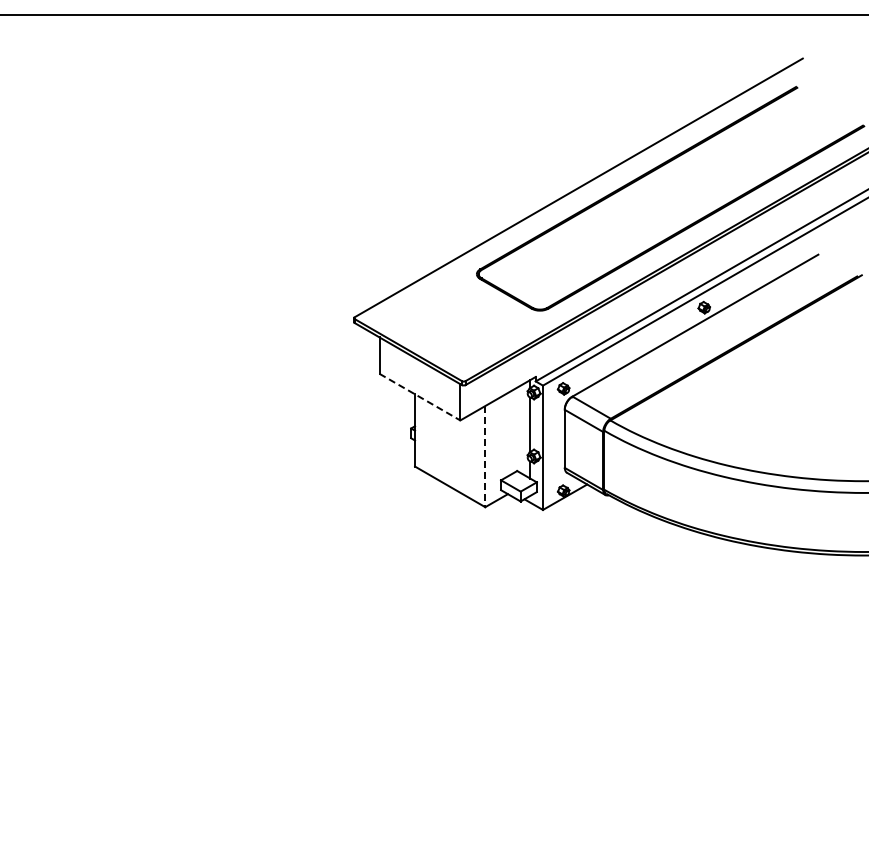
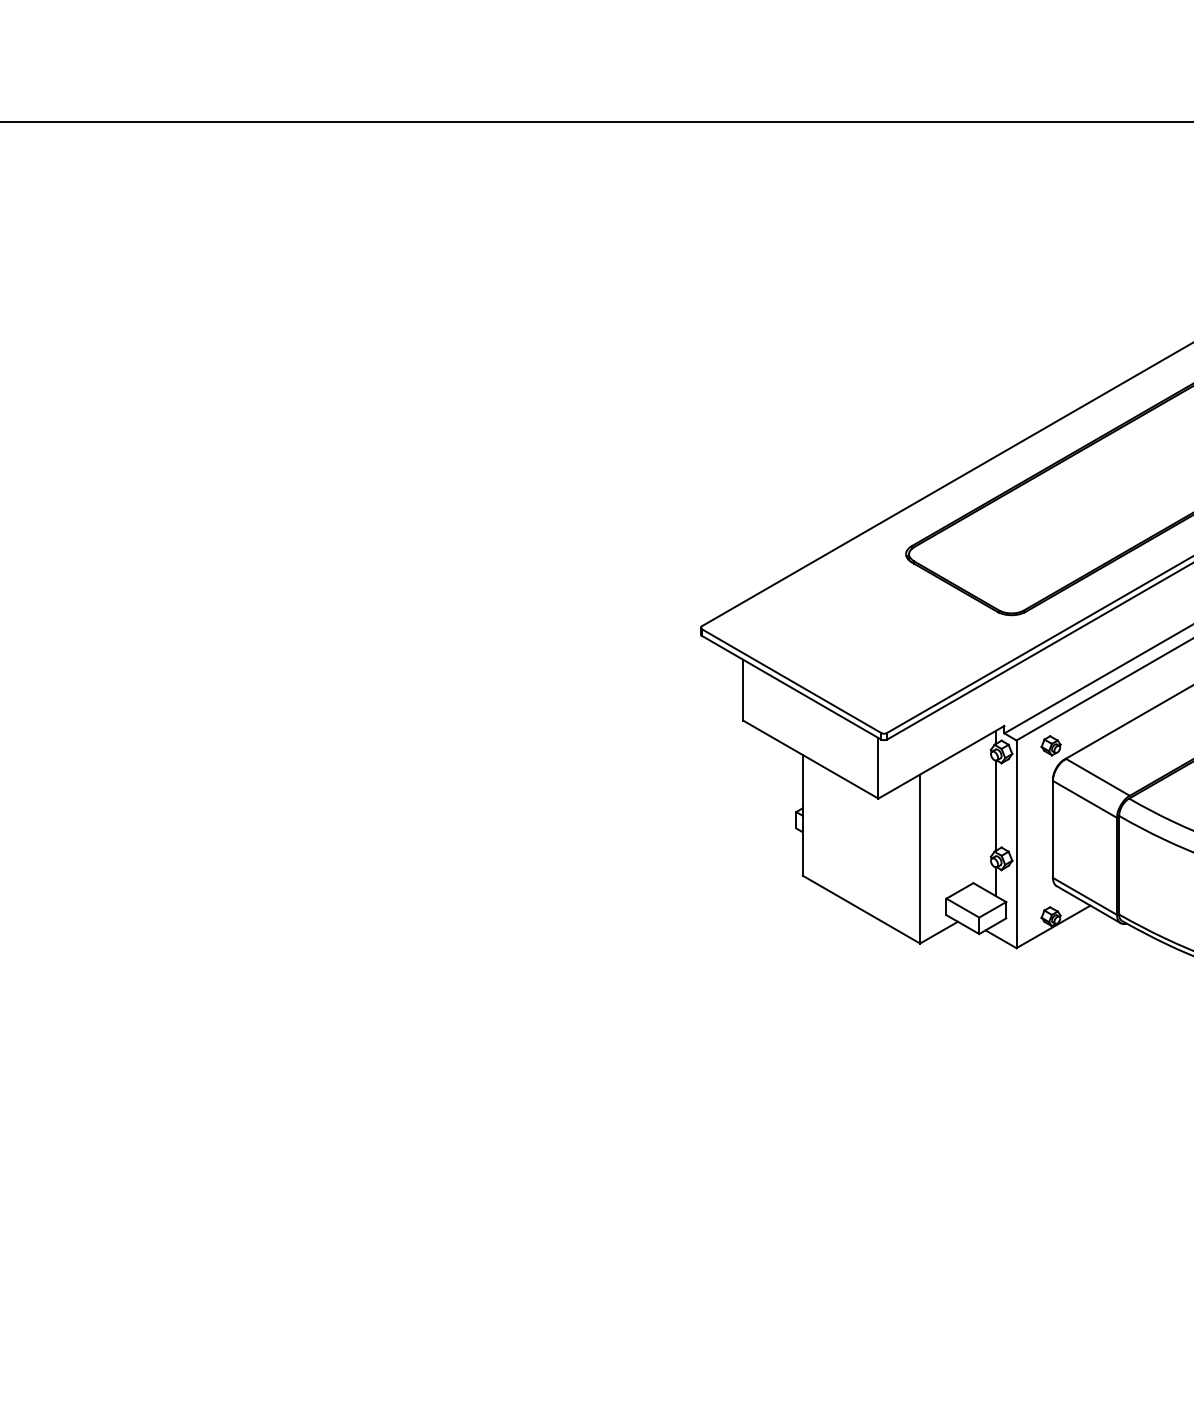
line: (419, 397) -> (810, 760), dashed -> solid
line: (485, 456) -> (920, 858), dashed -> solid

